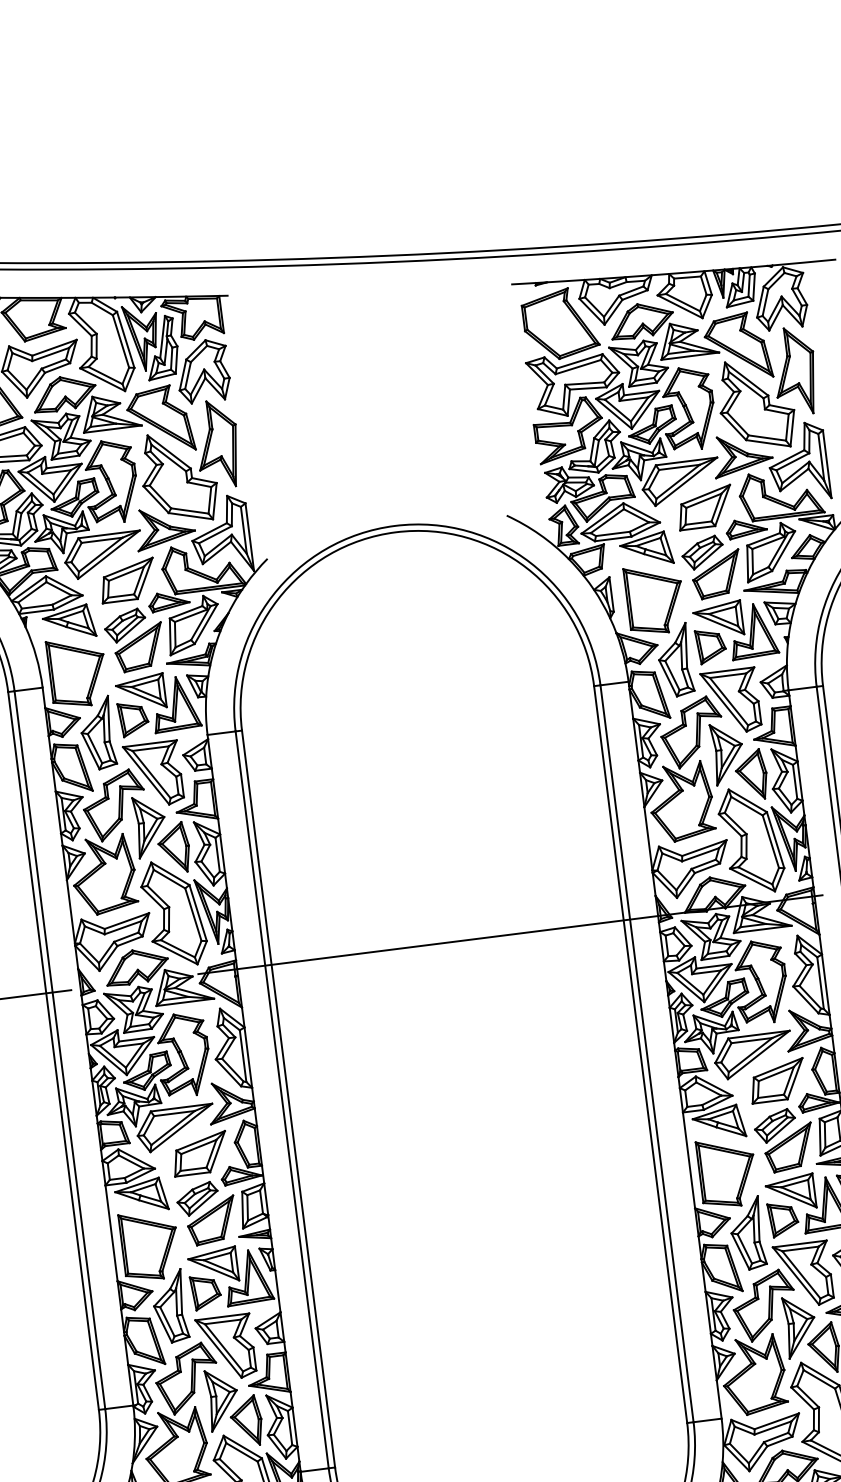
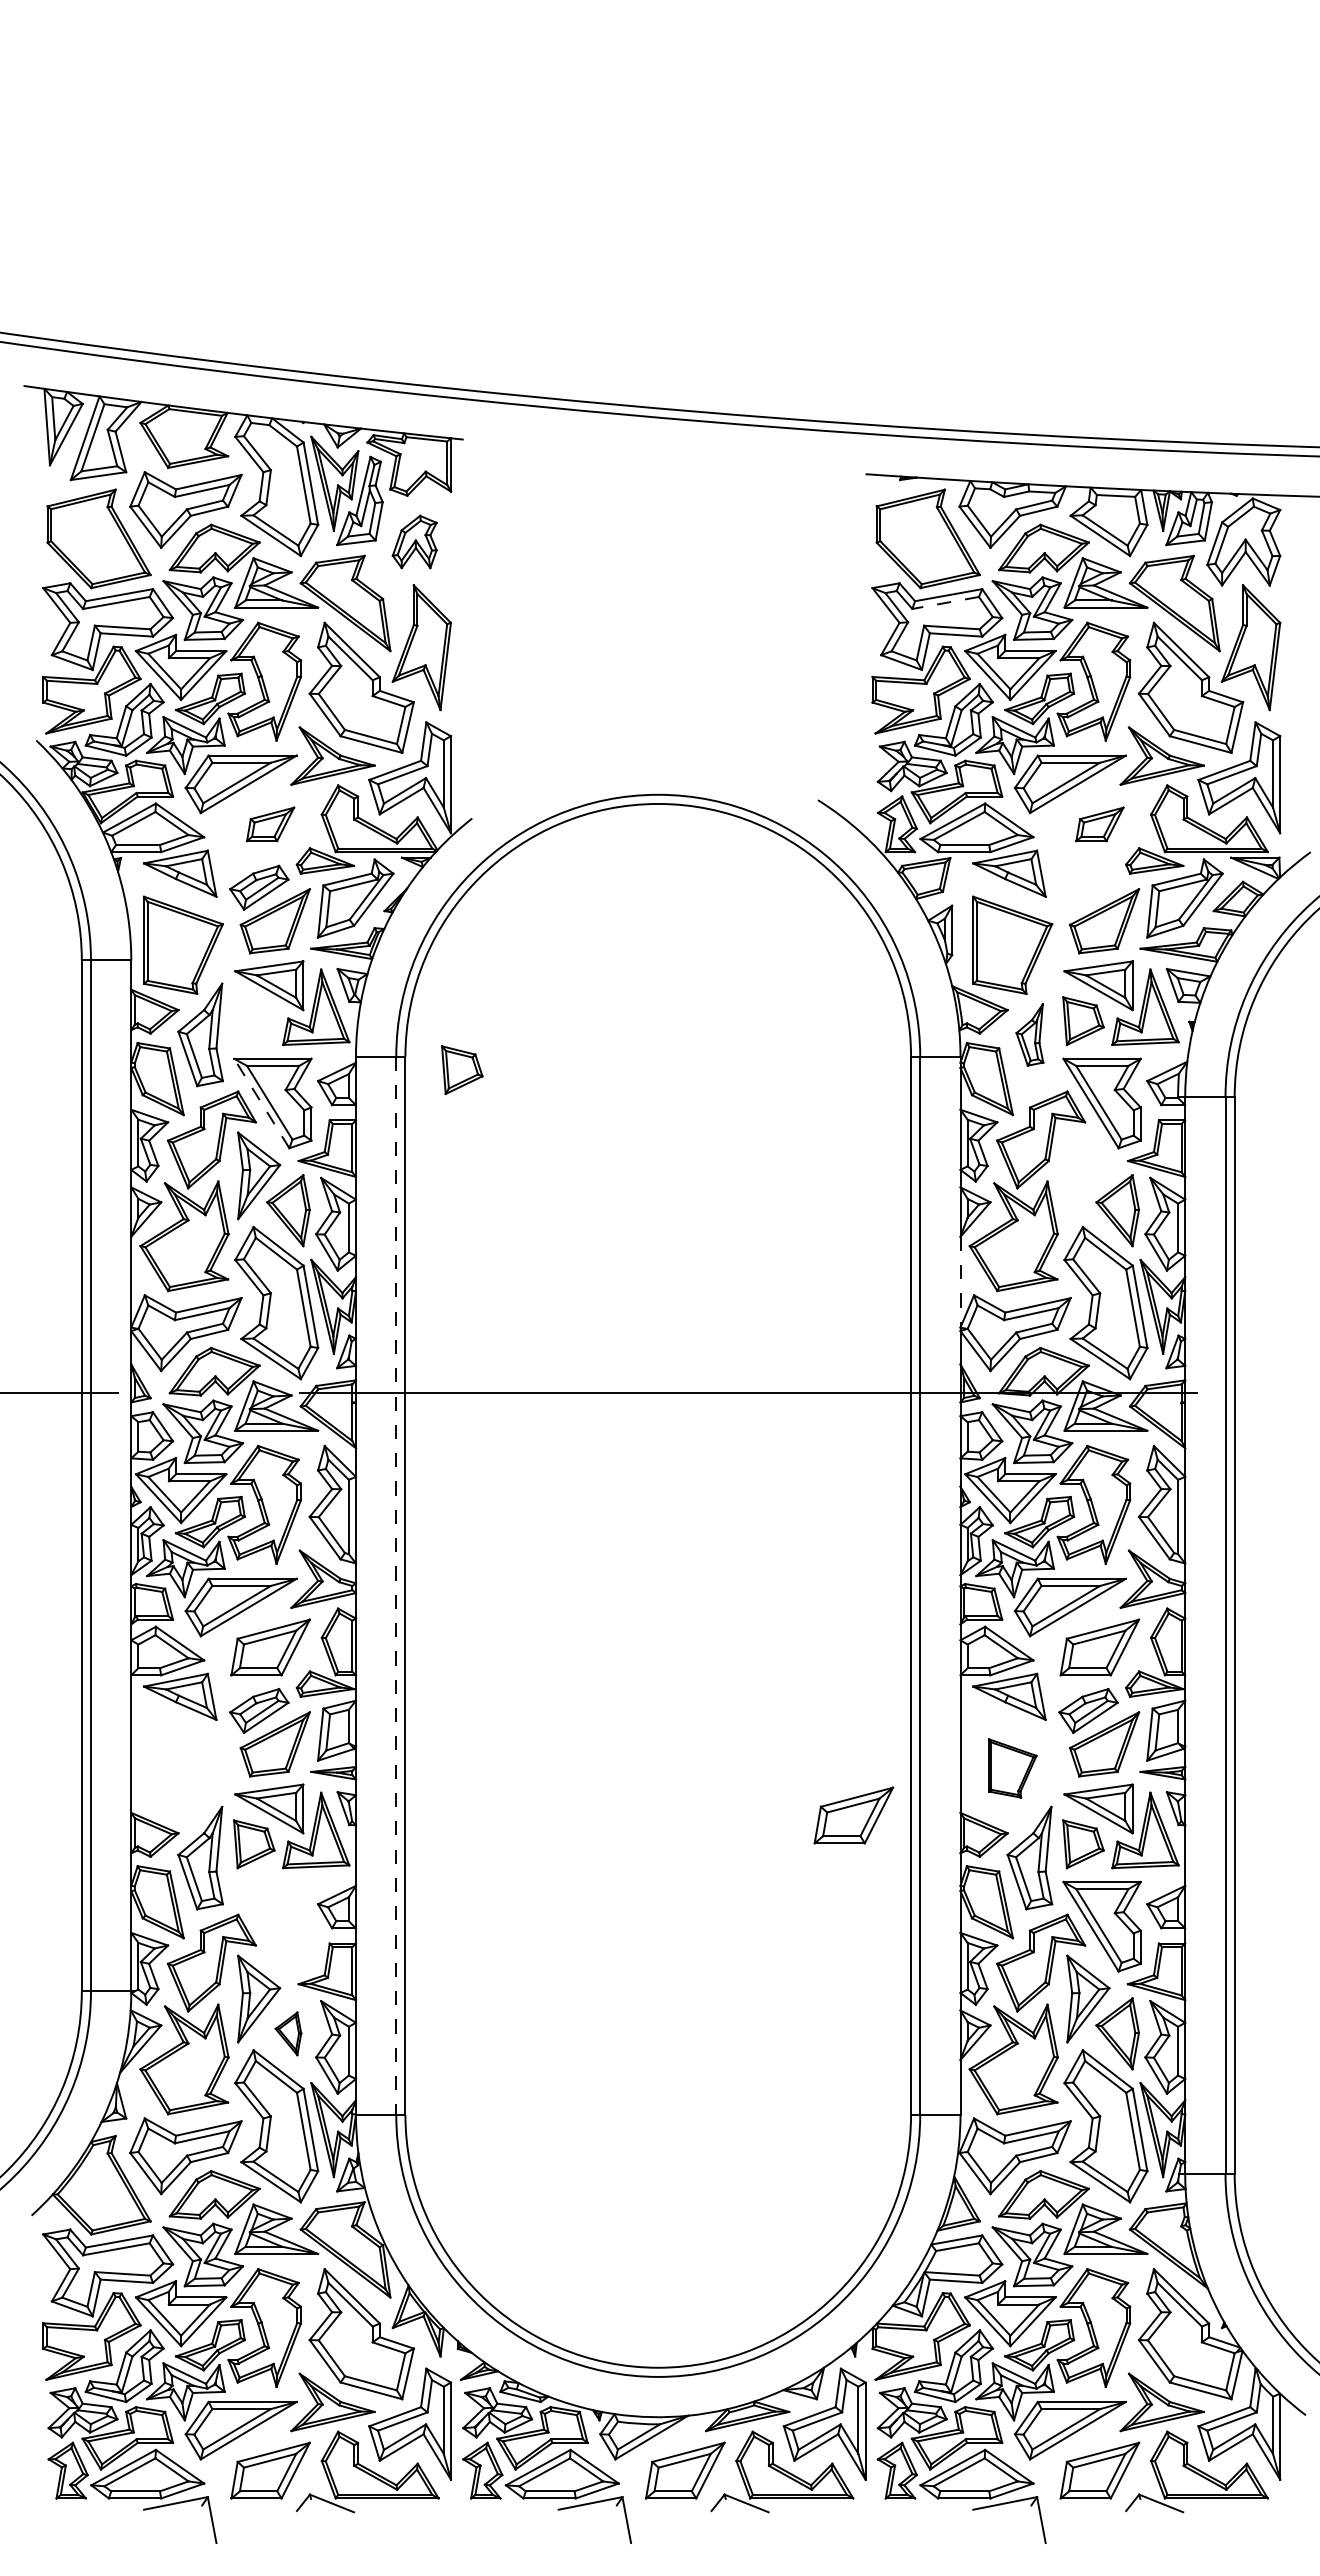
line: (578, 366) -> (945, 602), solid -> dashed
part: (203, 371) -> (414, 541), size x0.6
part: (704, 507) -> (1099, 824), size x0.6
part: (702, 552) -> (1088, 887), removed
part: (127, 580) -> (270, 824), size x0.6
part: (674, 660) -> (1029, 1034), size x0.6
part: (133, 719) -> (462, 1070), moved
part: (728, 753) -> (1088, 1175), removed
line: (145, 775) -> (261, 1103), solid -> dashed
line: (648, 838) -> (960, 1282), solid -> dashed
line: (282, 1100) -> (396, 1586), solid -> dashed
part: (727, 1172) -> (1012, 1768), size x0.6
part: (620, 1219) -> (853, 1815), added
part: (150, 1245) -> (183, 1768), removed
part: (225, 1347) -> (272, 1926), removed
part: (246, 1421) -> (288, 2033), size x0.6

